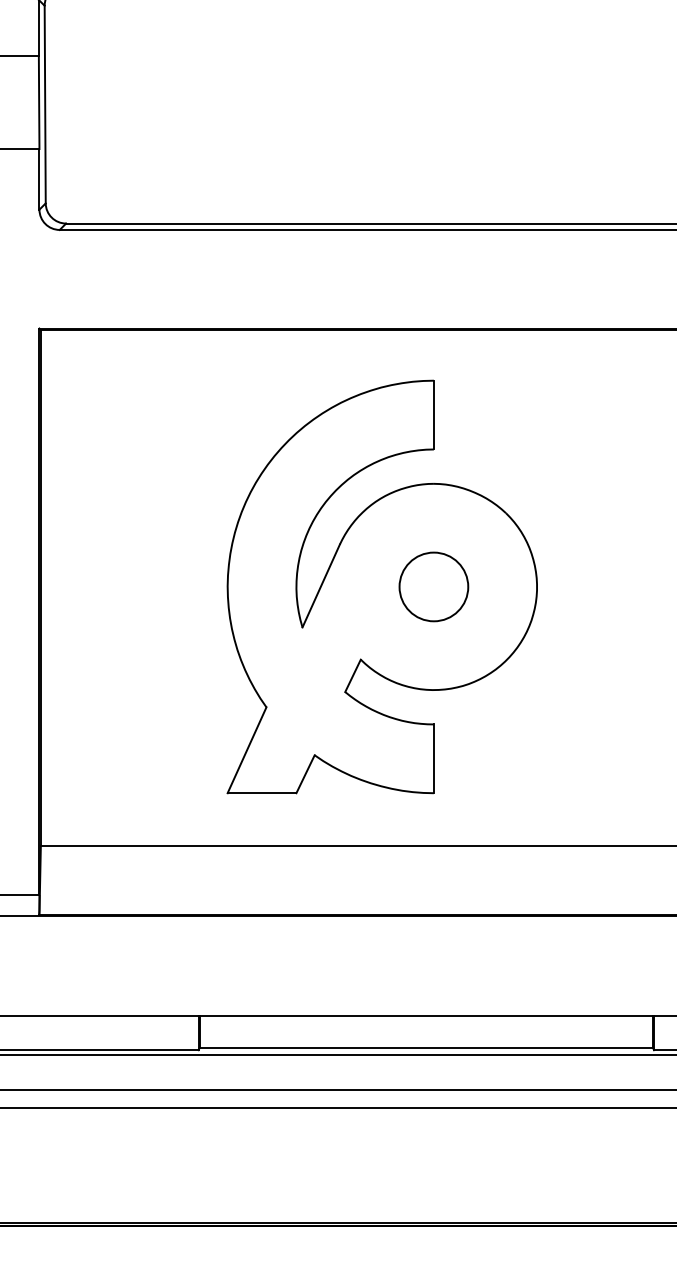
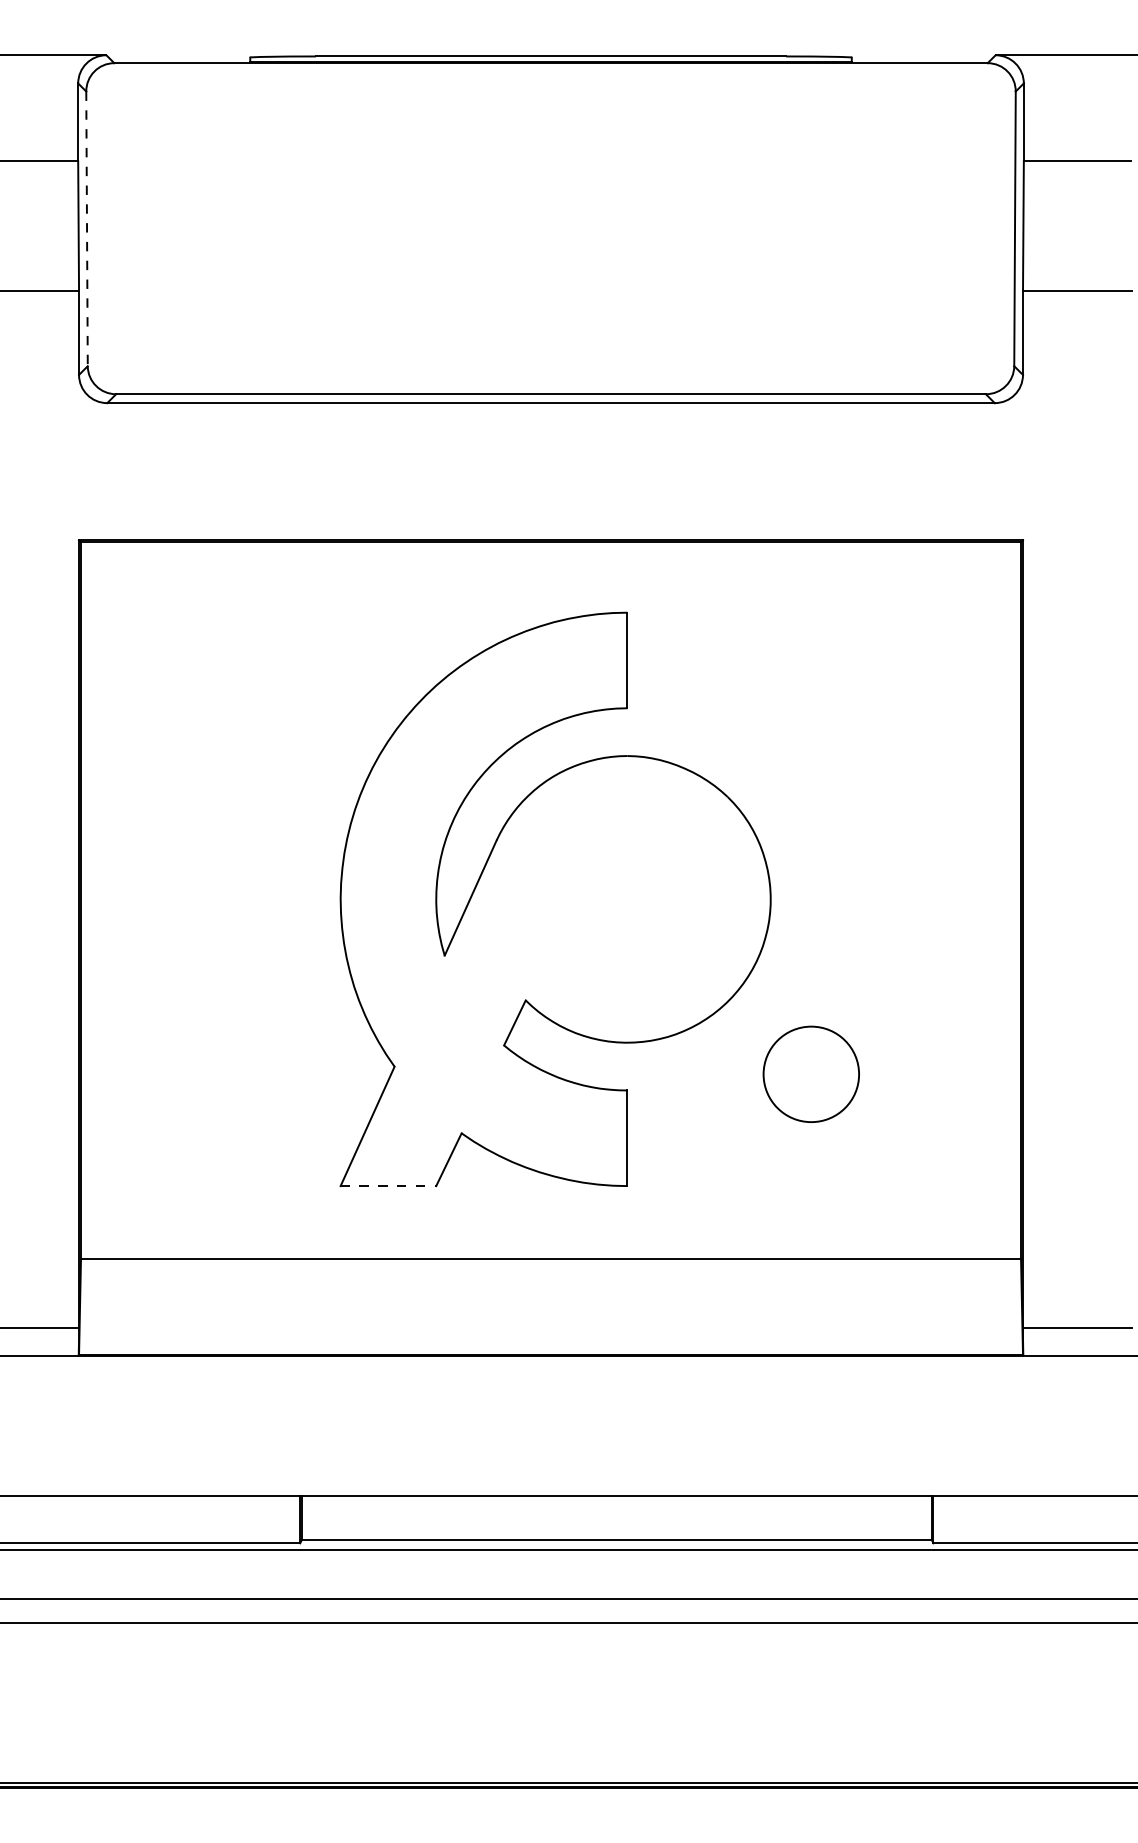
line: (45, 105) -> (87, 229), solid -> dashed
circle: (433, 586) -> (810, 1073), moved
line: (262, 793) -> (388, 1186), solid -> dashed

